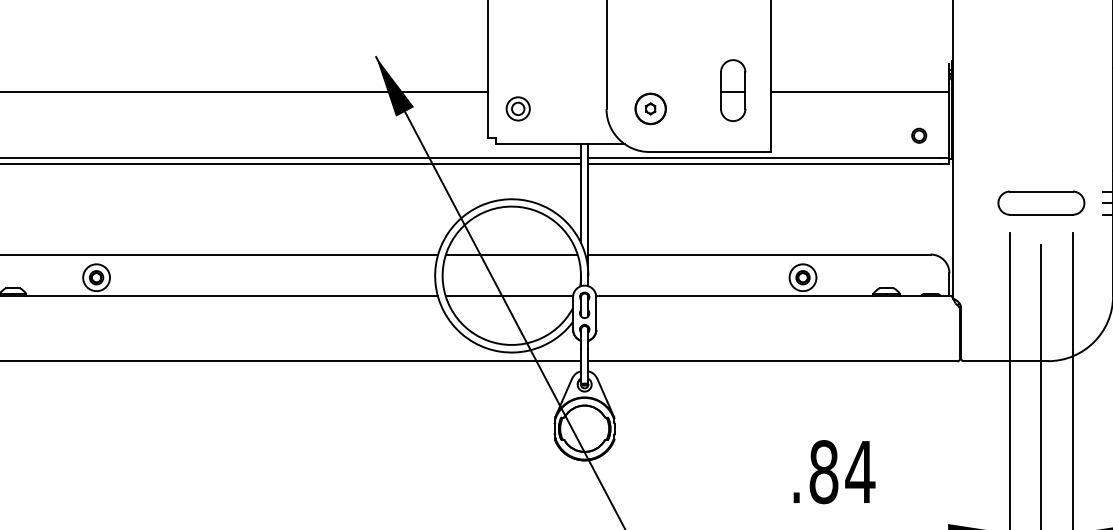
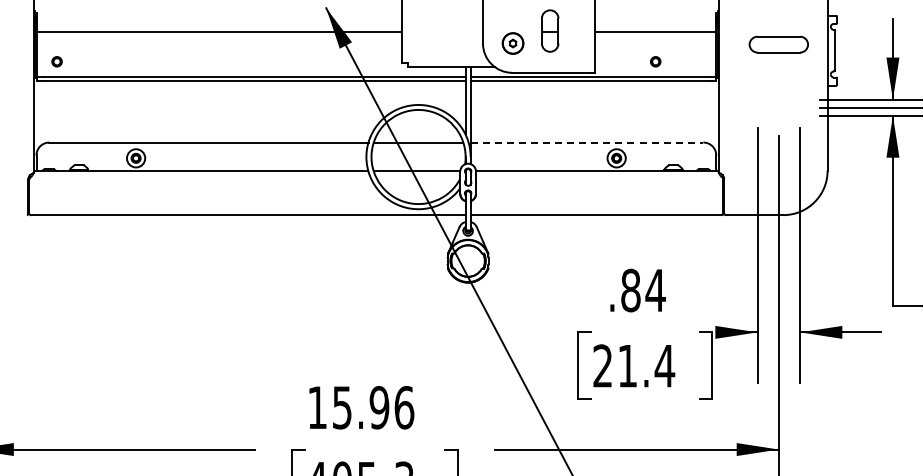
part: (733, 89) -> (550, 30), moved
part: (517, 108) -> (422, 43), removed
part: (918, 135) -> (655, 61), moved
part: (1040, 202) -> (778, 44), moved
line: (760, 254) -> (587, 142), solid -> dashed

